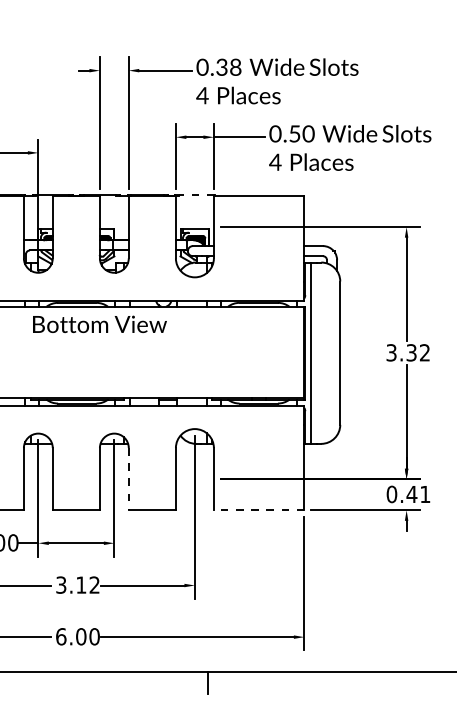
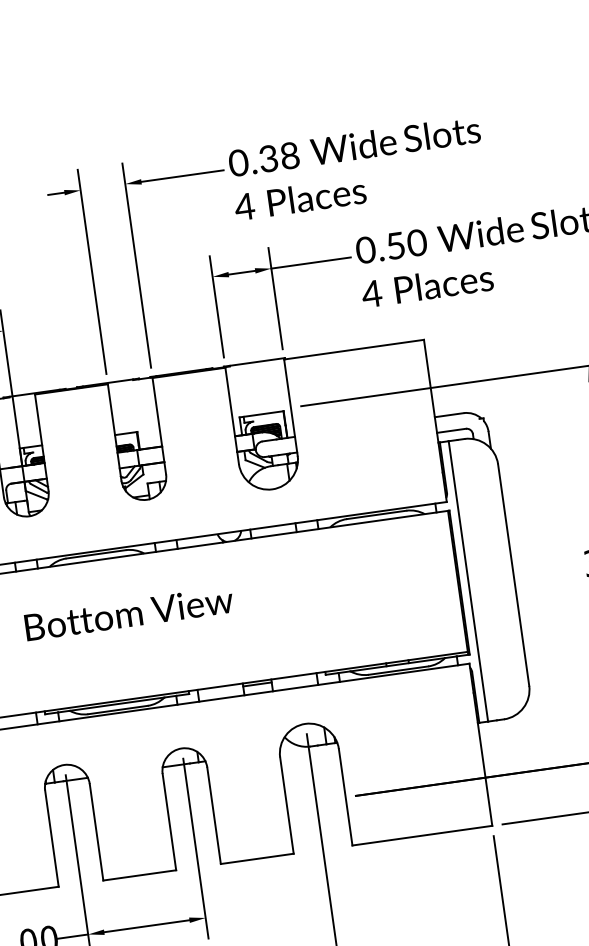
line: (196, 195) -> (257, 362), dashed -> solid
text: (99, 324) -> (128, 613), moved
line: (128, 479) -> (213, 816), dashed -> solid
line: (258, 510) -> (421, 836), dashed -> solid

